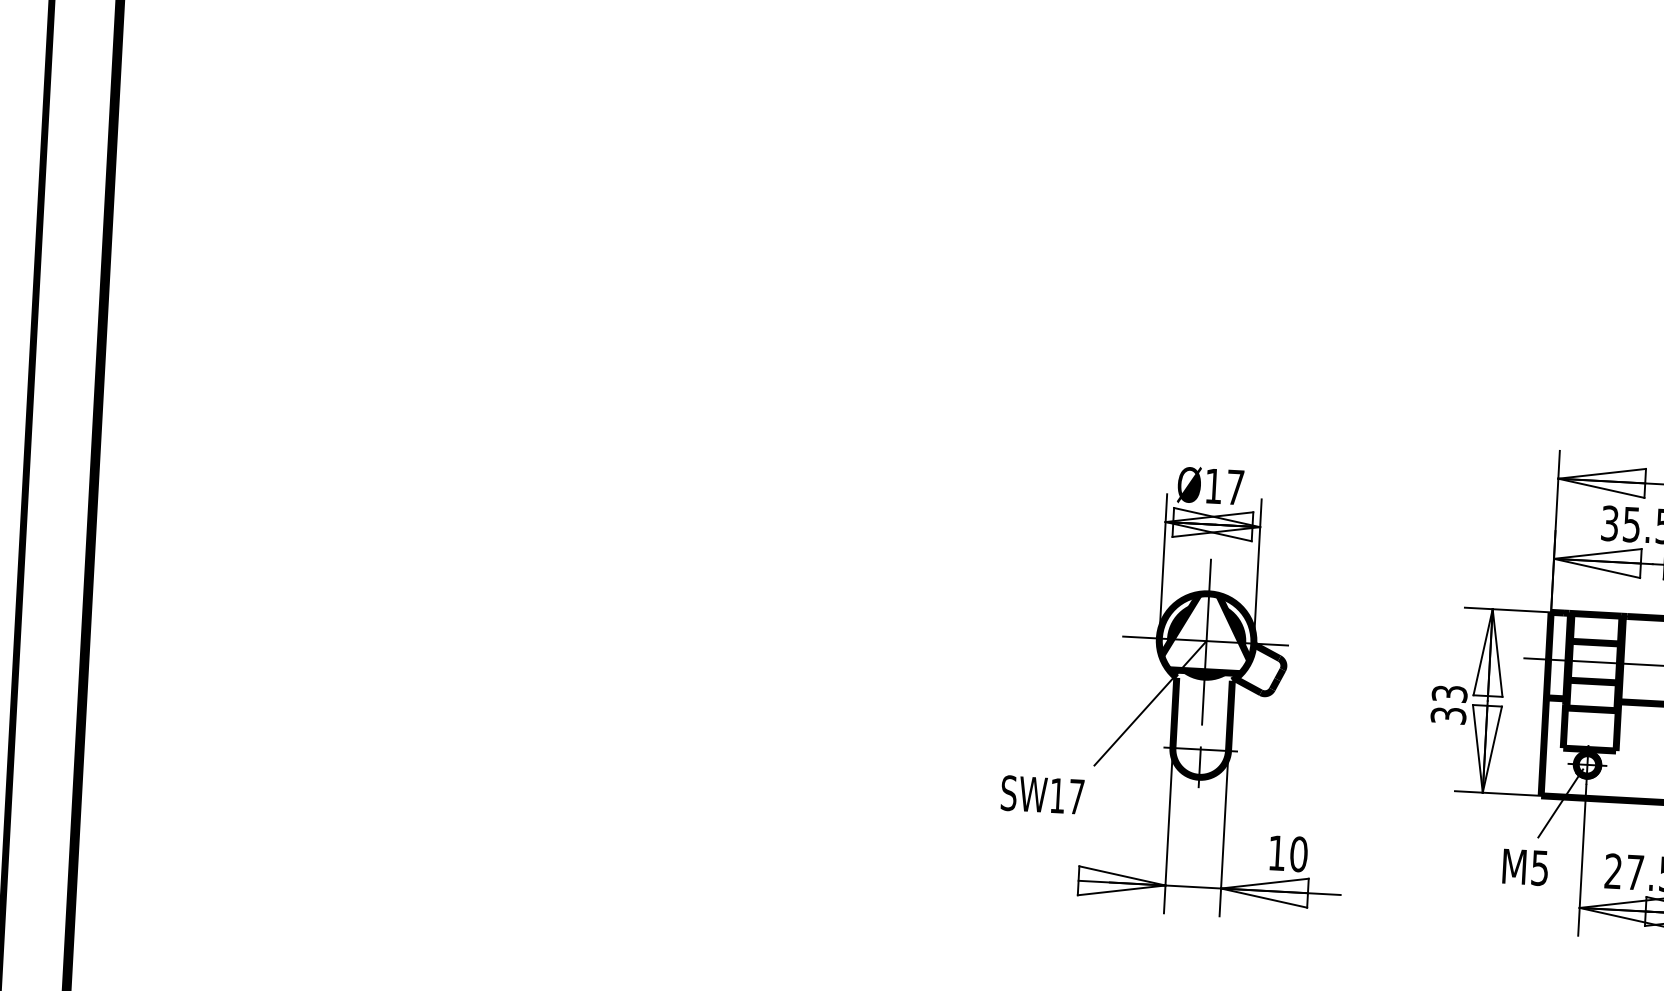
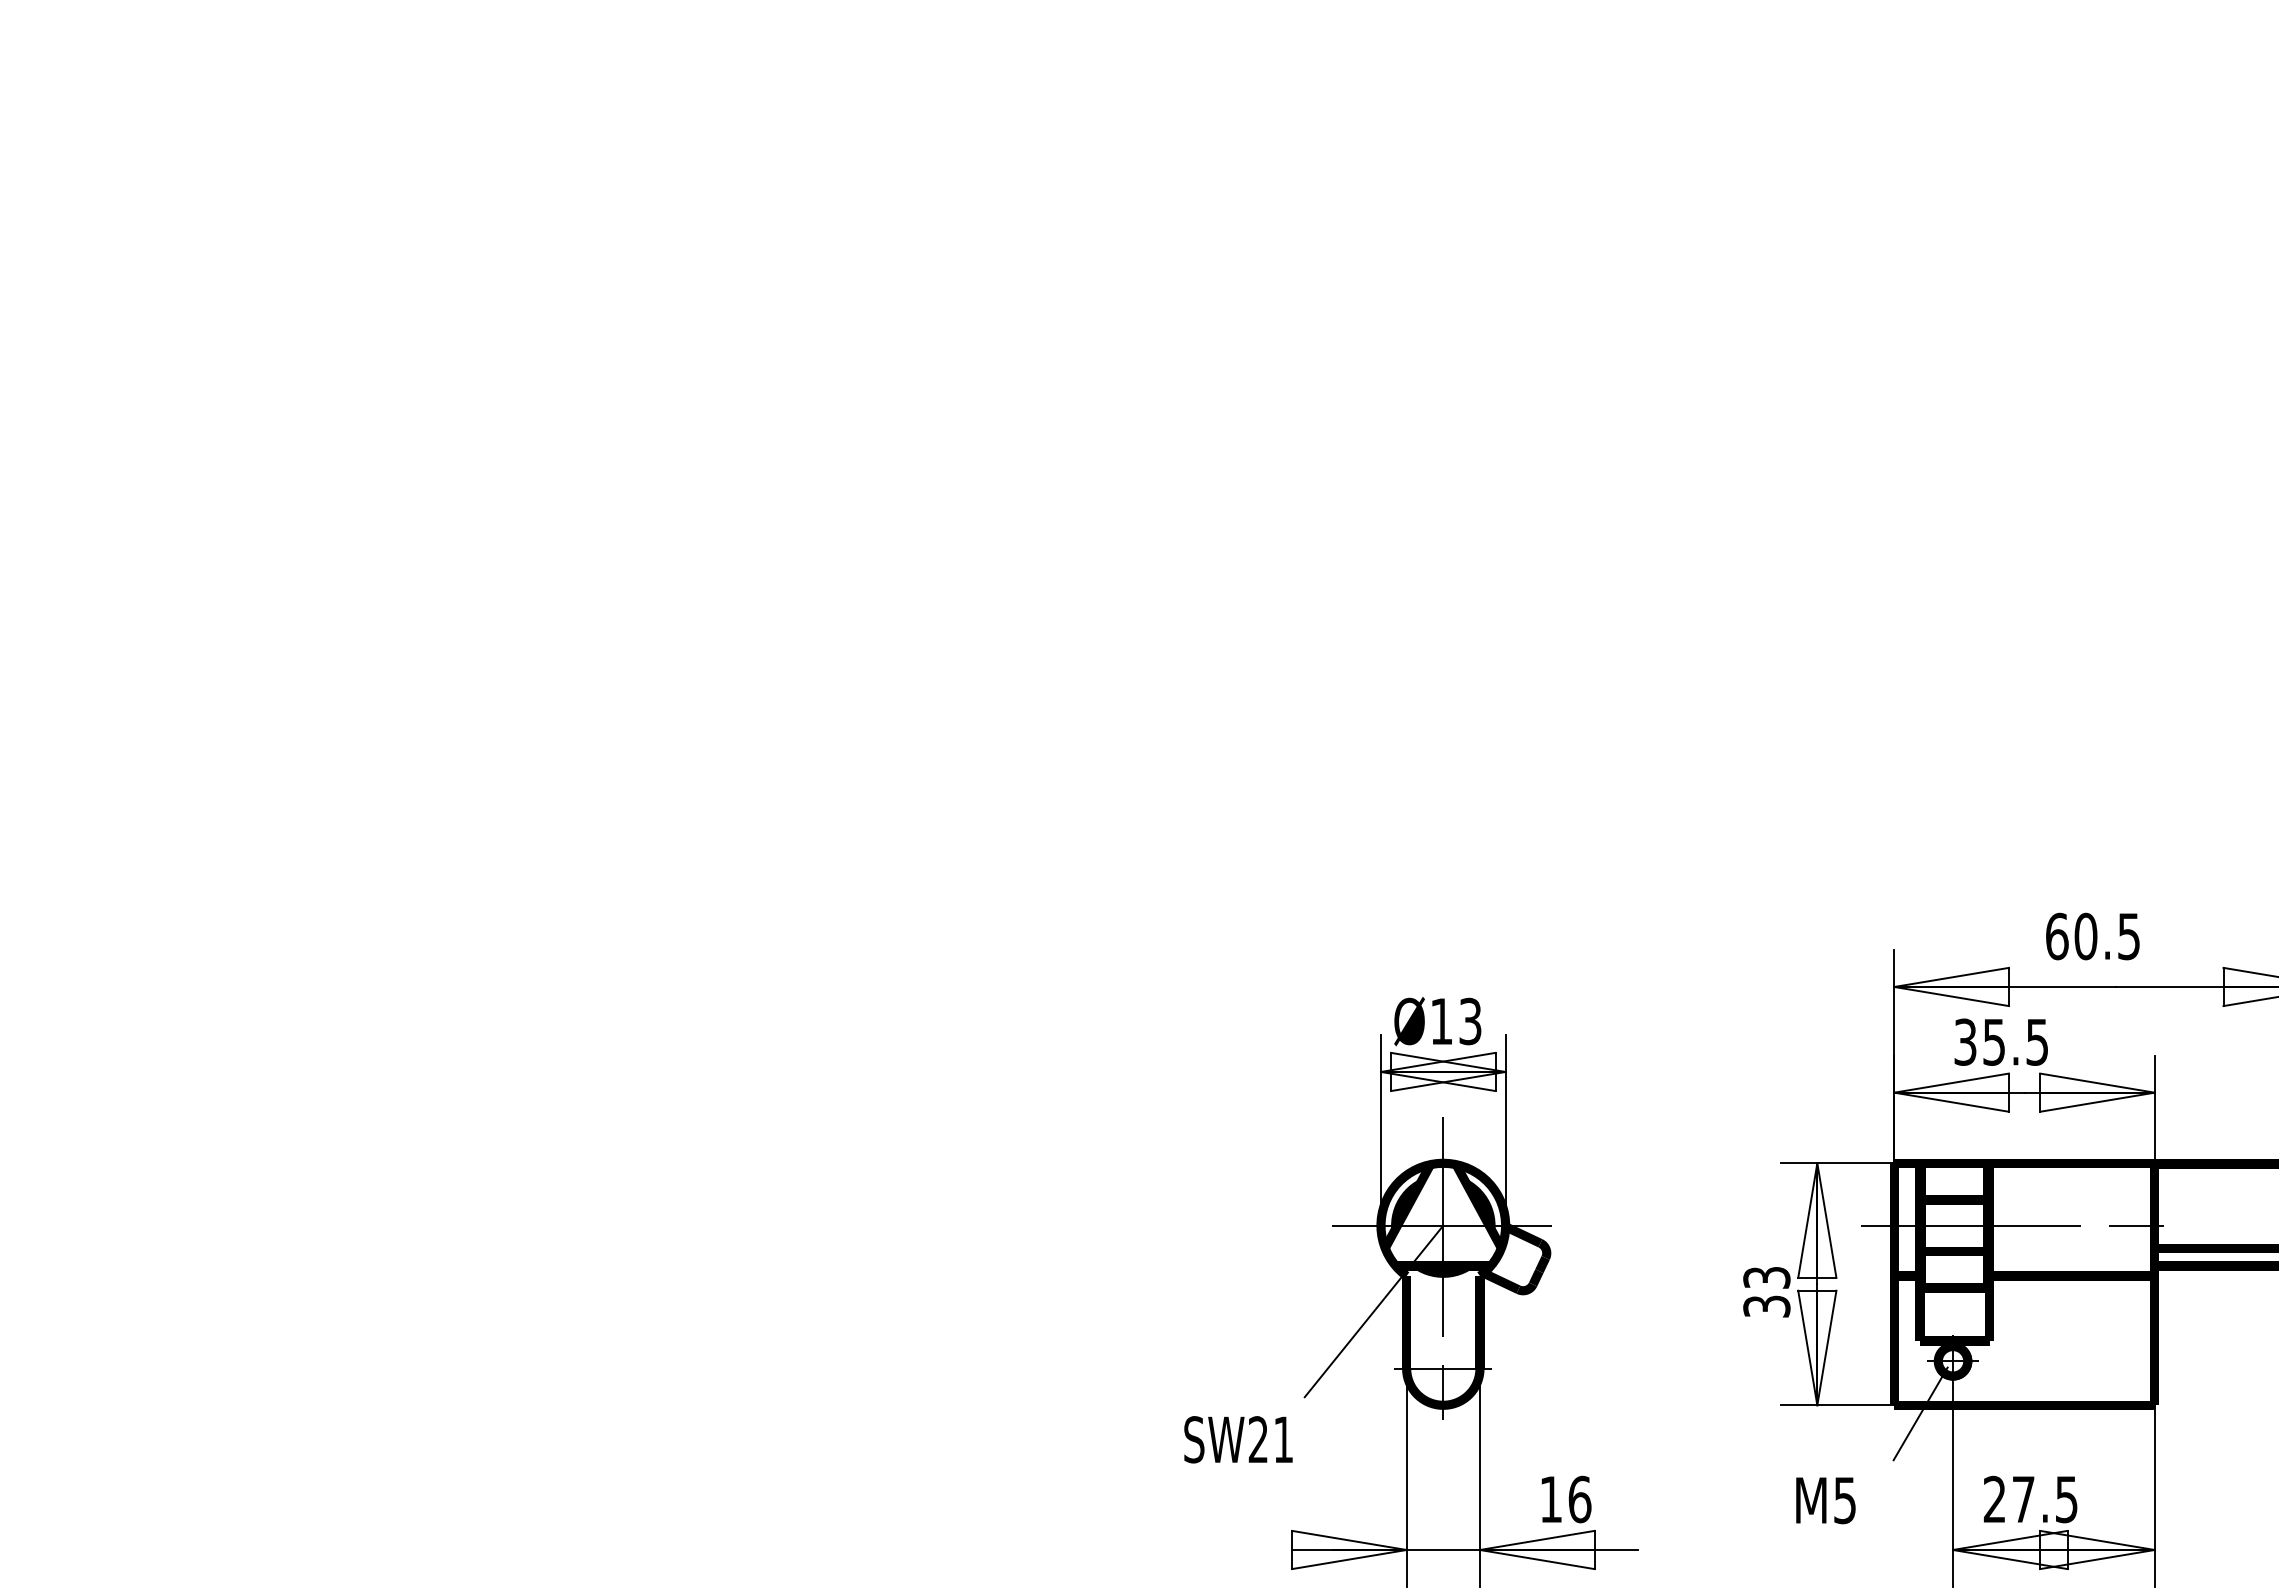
text: (1235, 487) -> (1470, 1021), Ø17 -> Ø13
text: (1066, 796) -> (1270, 1439), SW17 -> SW21
text: (1298, 854) -> (1579, 1499), 10 -> 16
text: (1525, 867) -> (1825, 1500), moved

